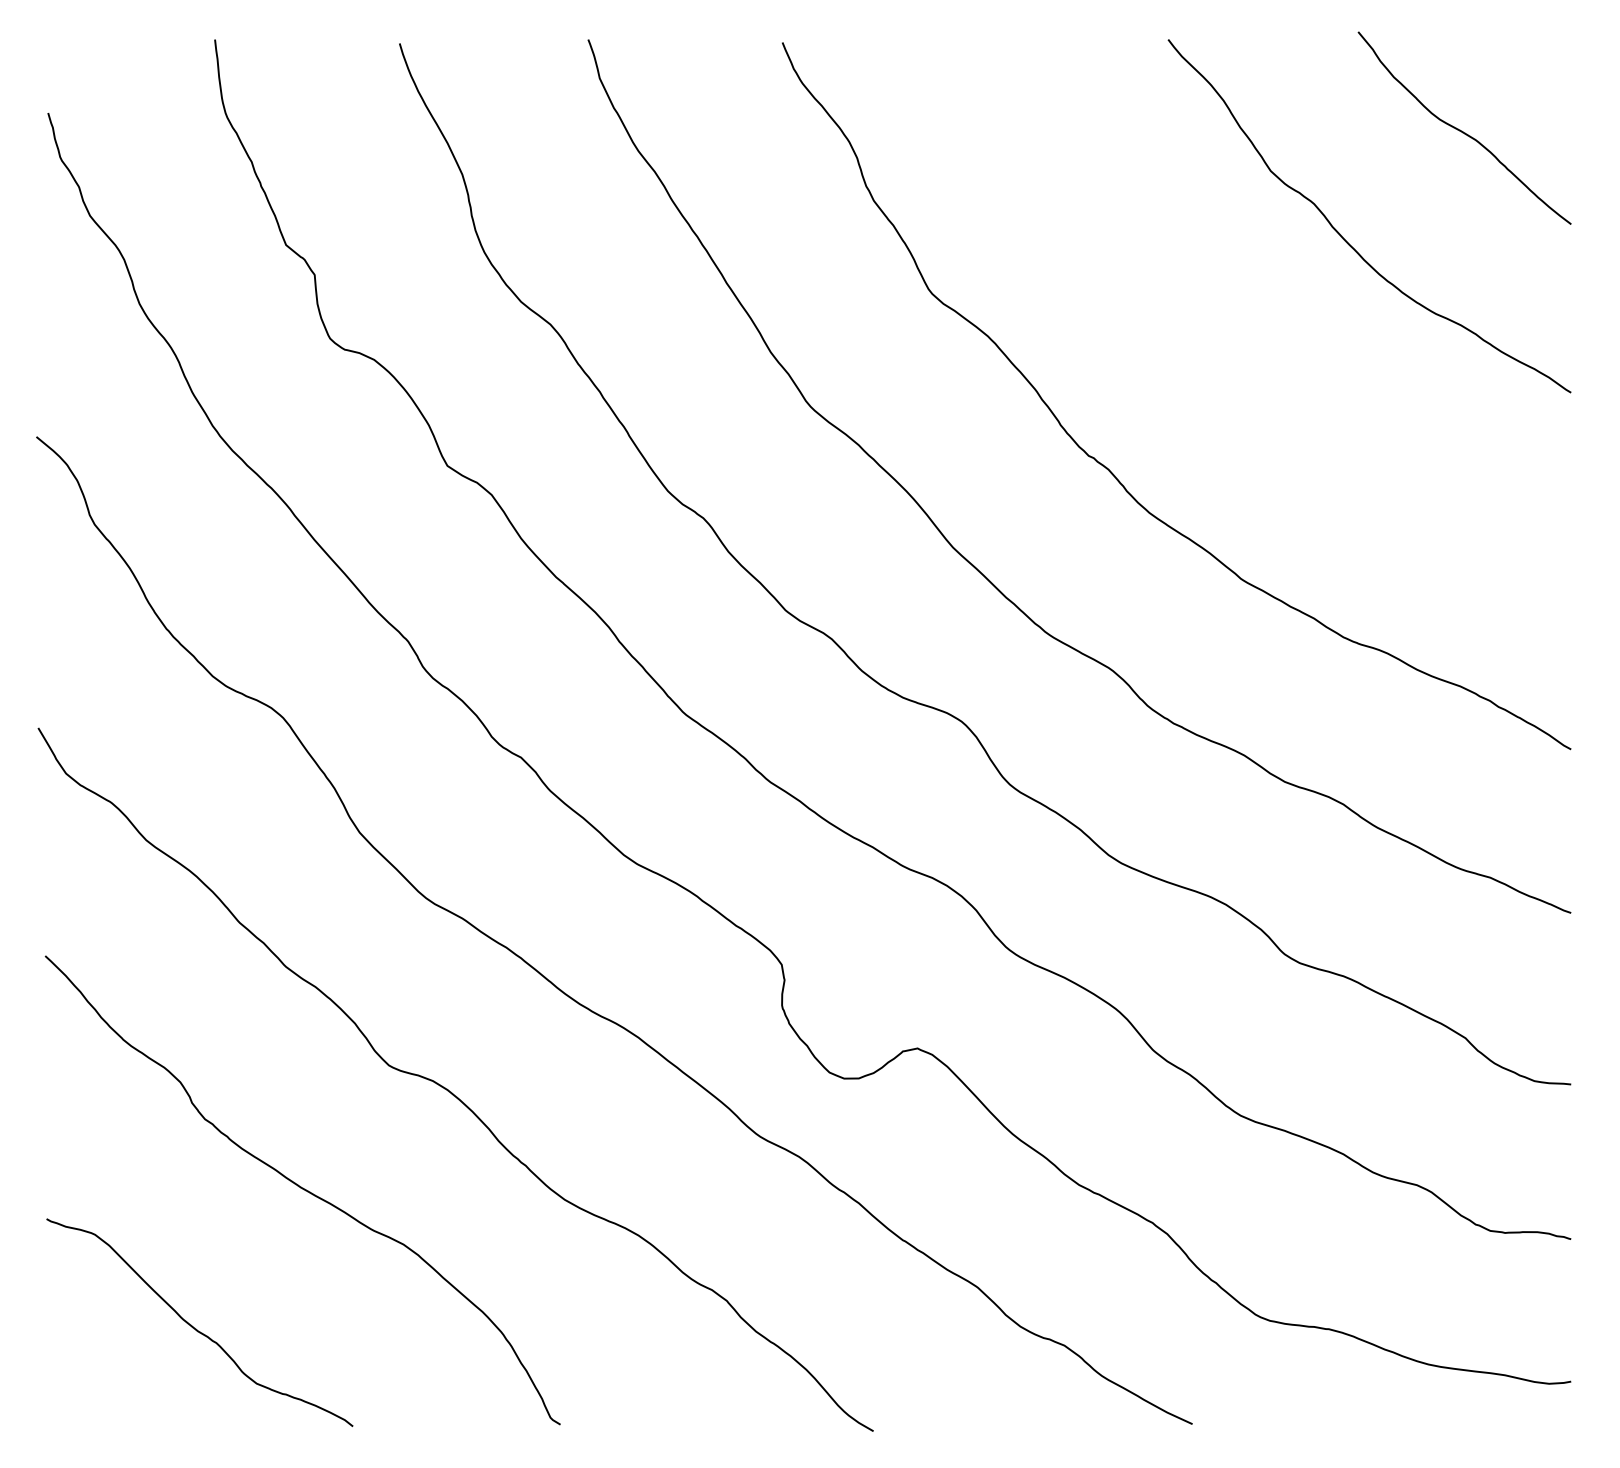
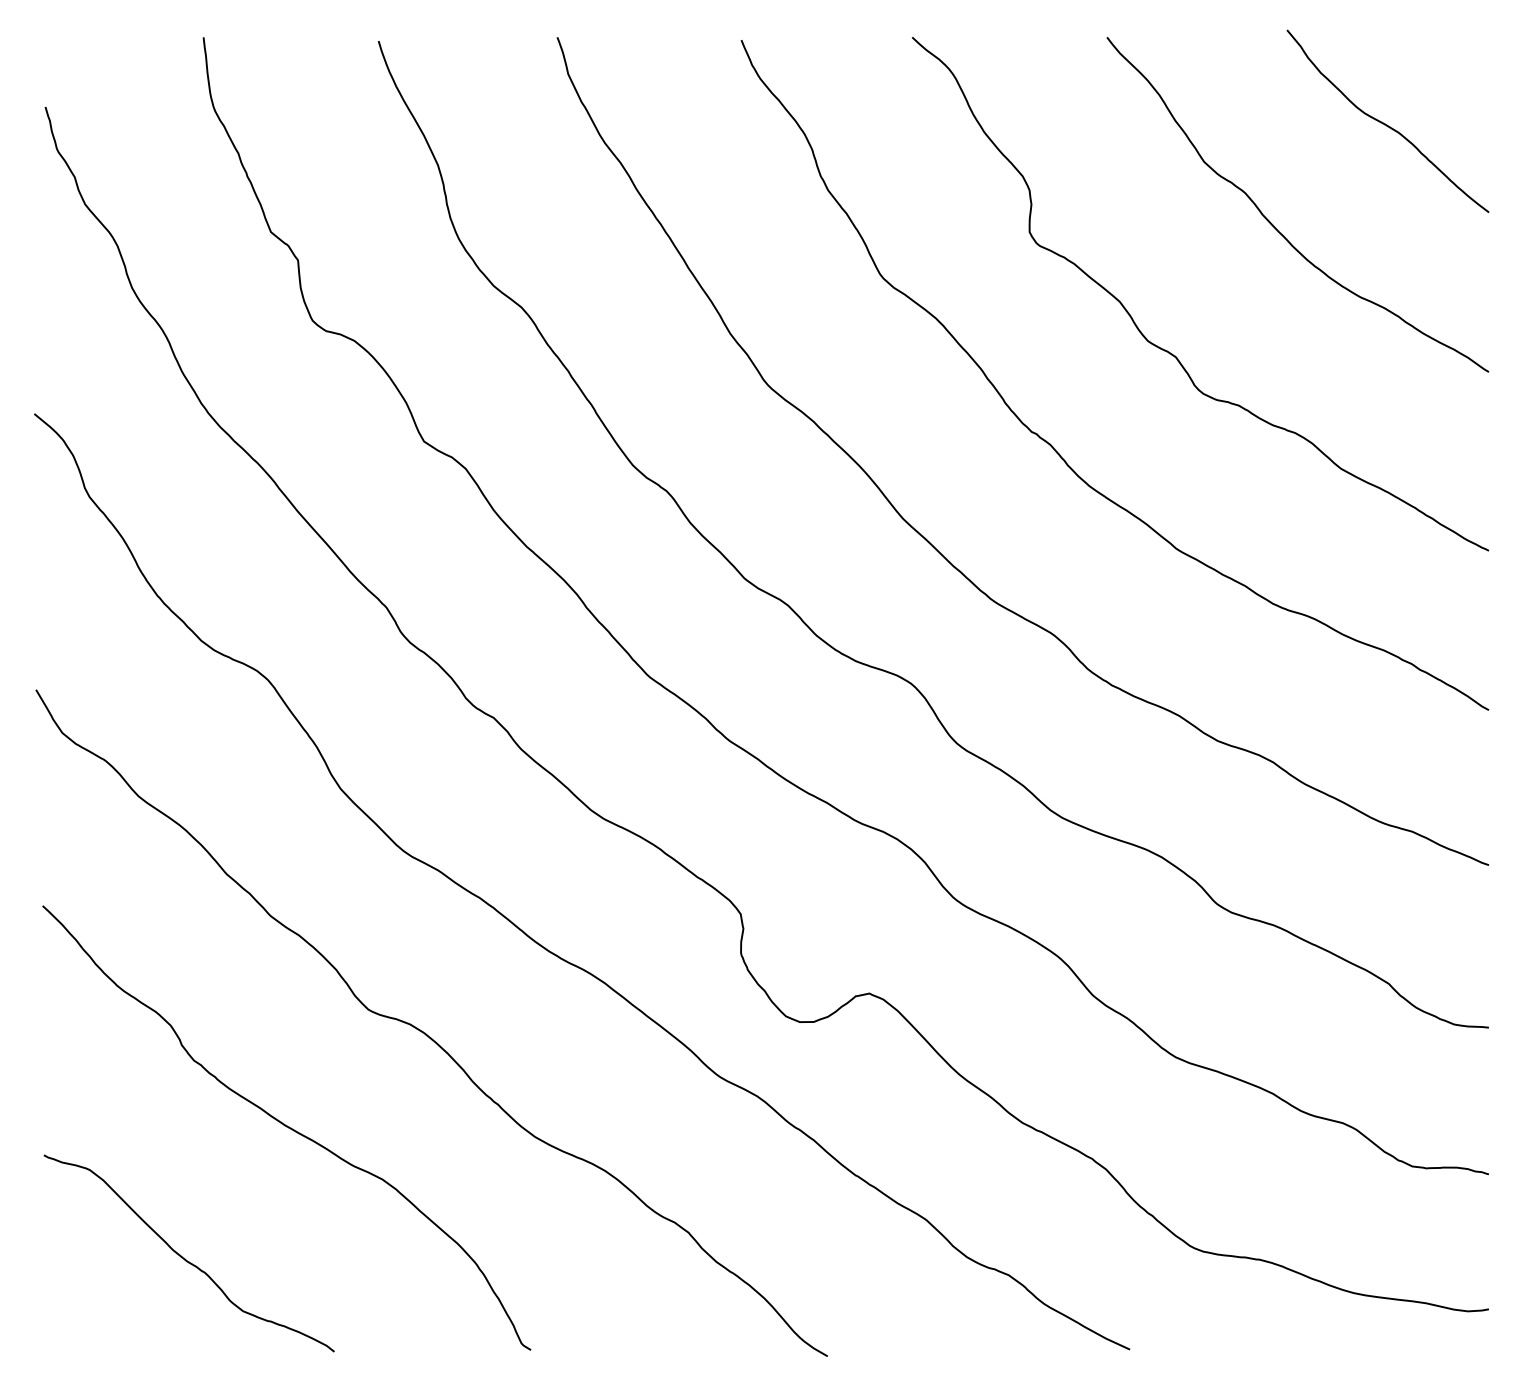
curve: (1234, 371) -> (1169, 351), added

